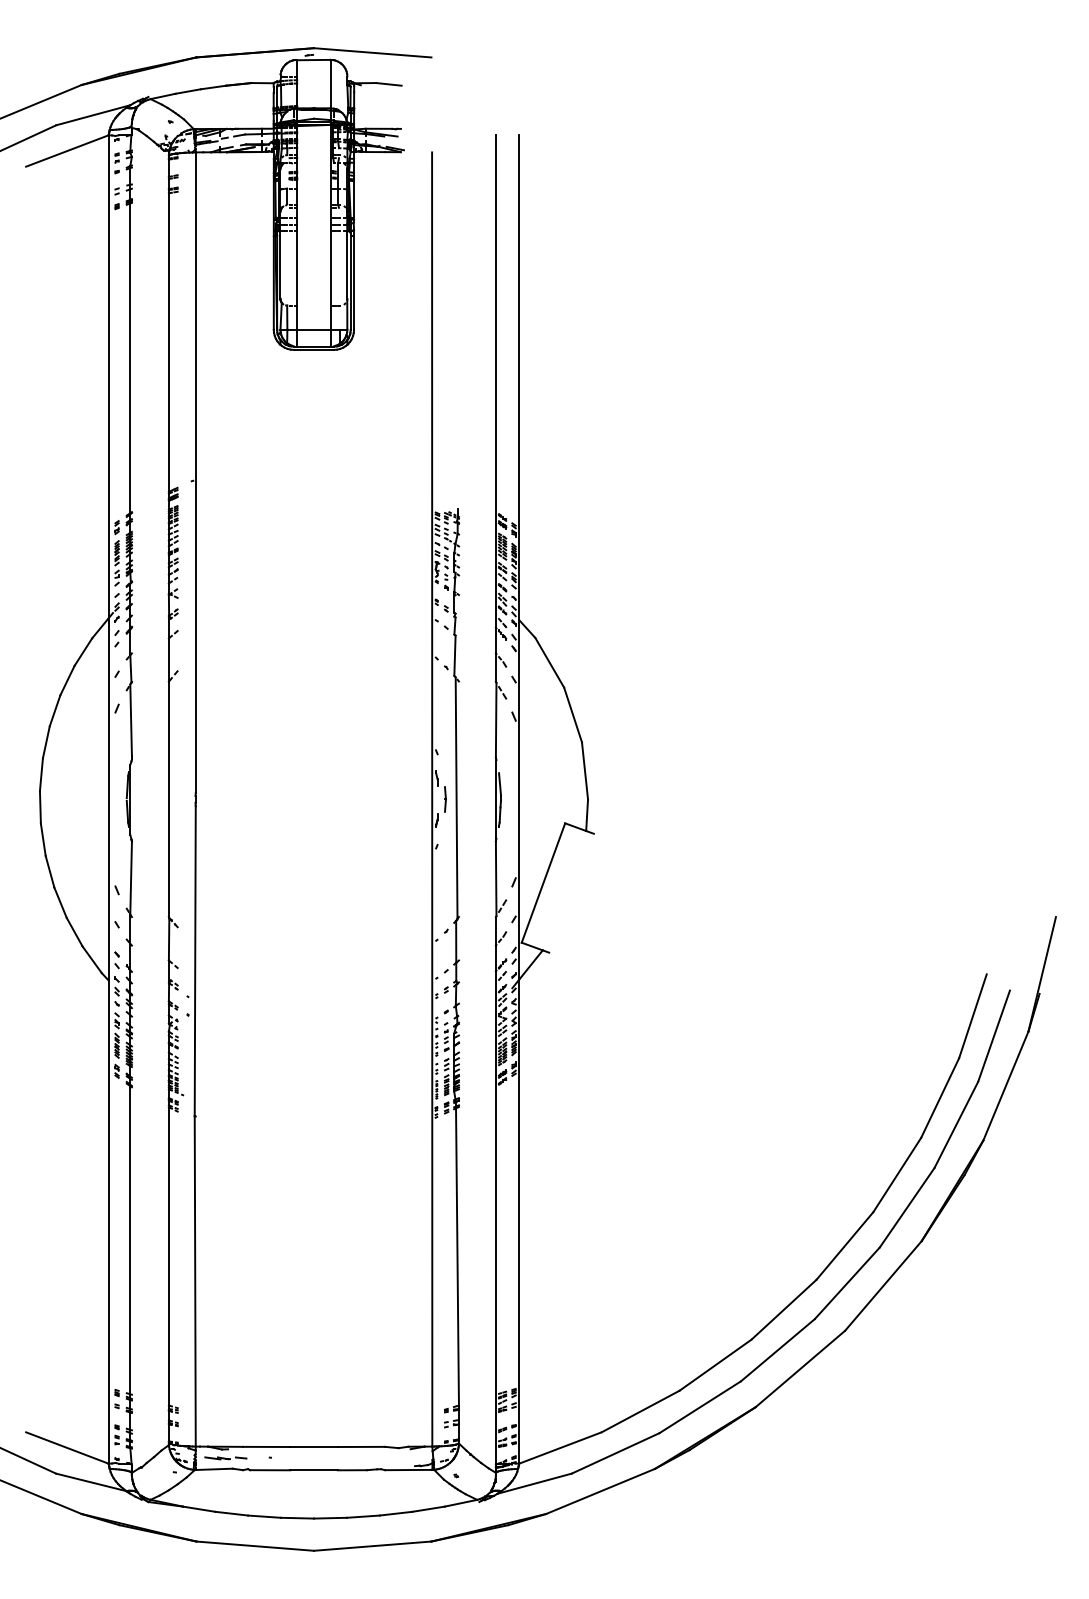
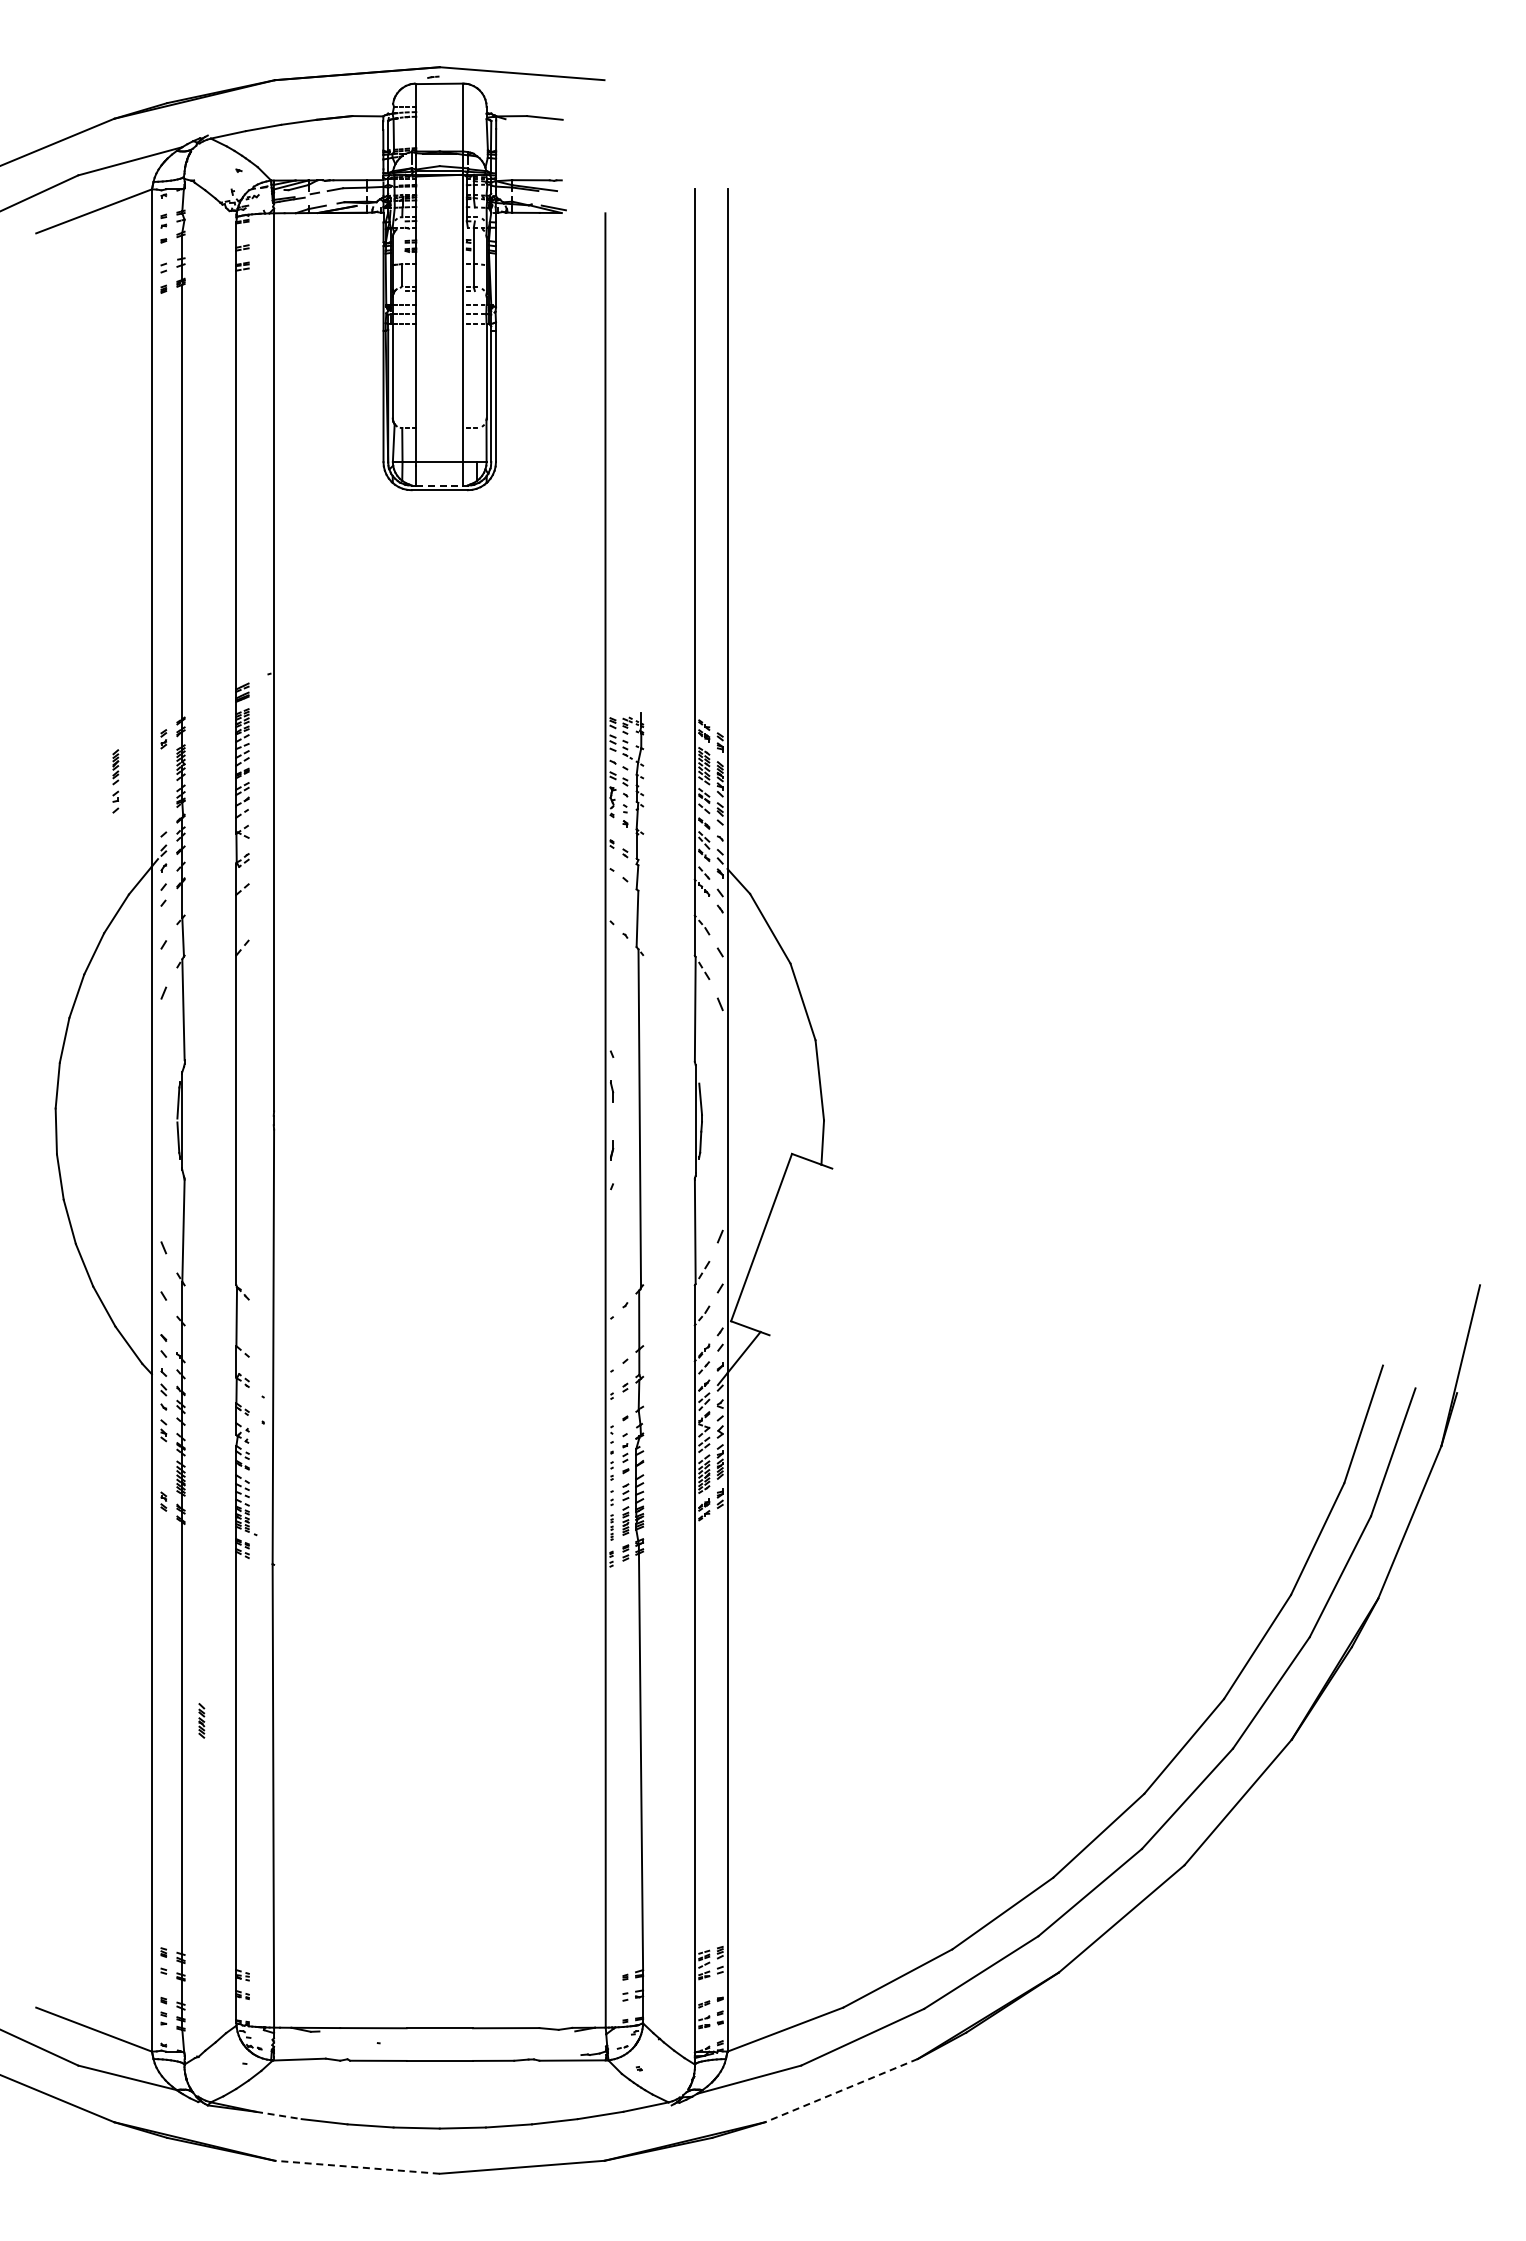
line: (314, 346) -> (440, 485), solid -> dashed
part: (116, 563) -> (115, 781), moved
line: (444, 799) -> (623, 1120), removed
part: (116, 1045) -> (201, 1720), moved
part: (225, 1457) -> (315, 2043), removed
line: (600, 1491) -> (841, 2090), solid -> dashed
line: (199, 1509) -> (279, 2115), solid -> dashed
line: (255, 1546) -> (357, 2167), solid -> dashed

